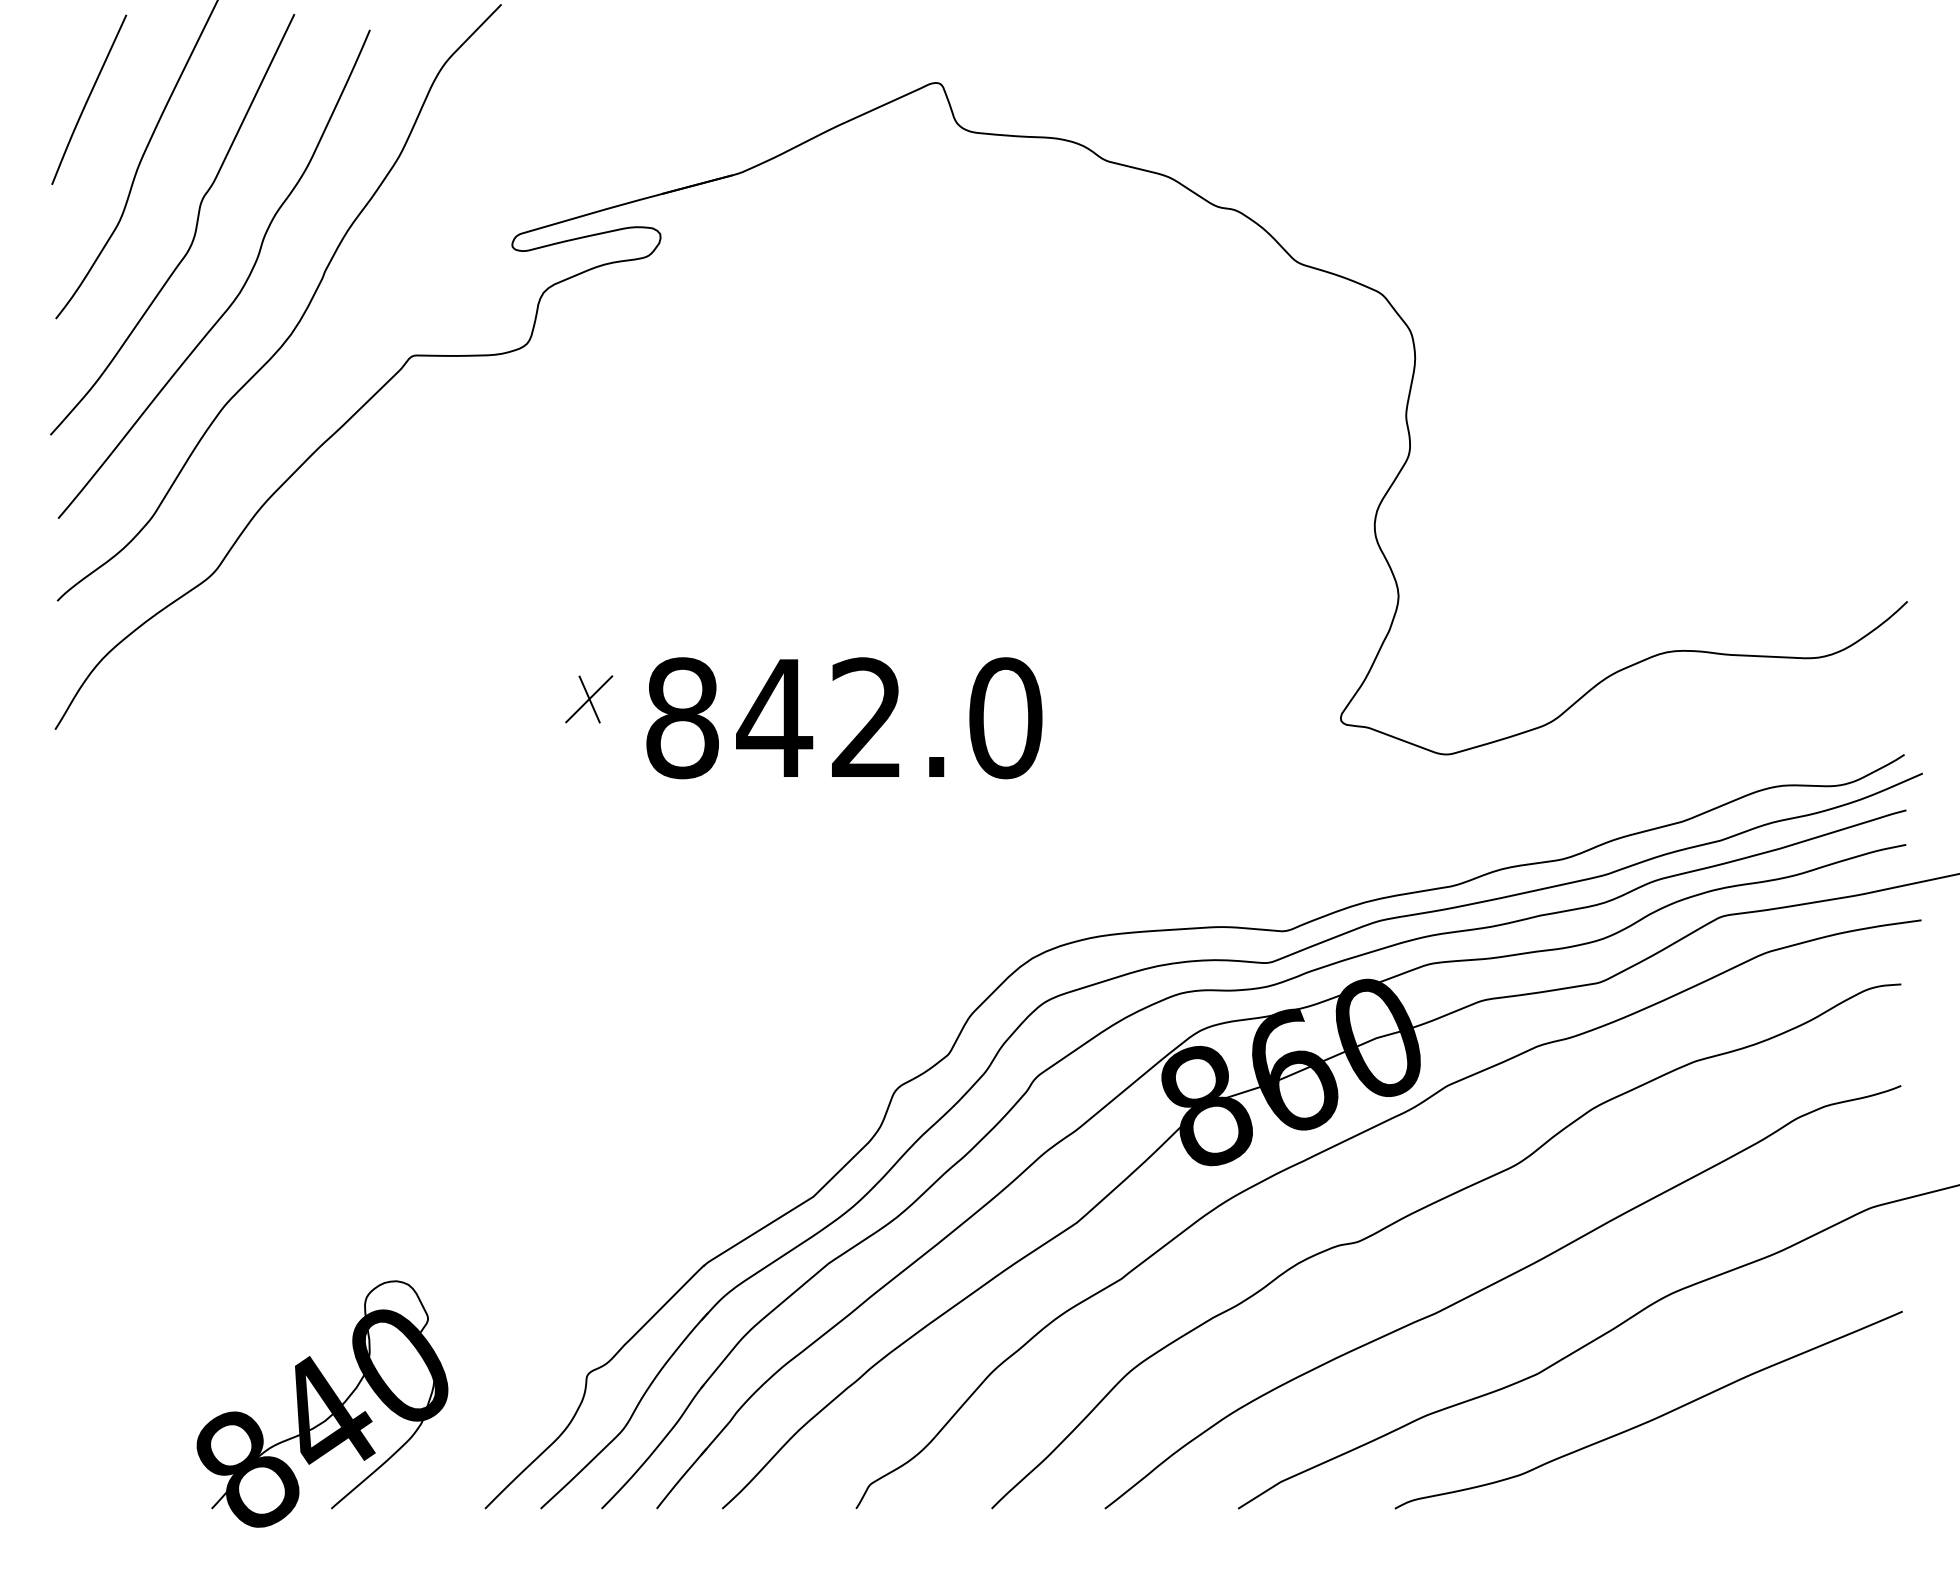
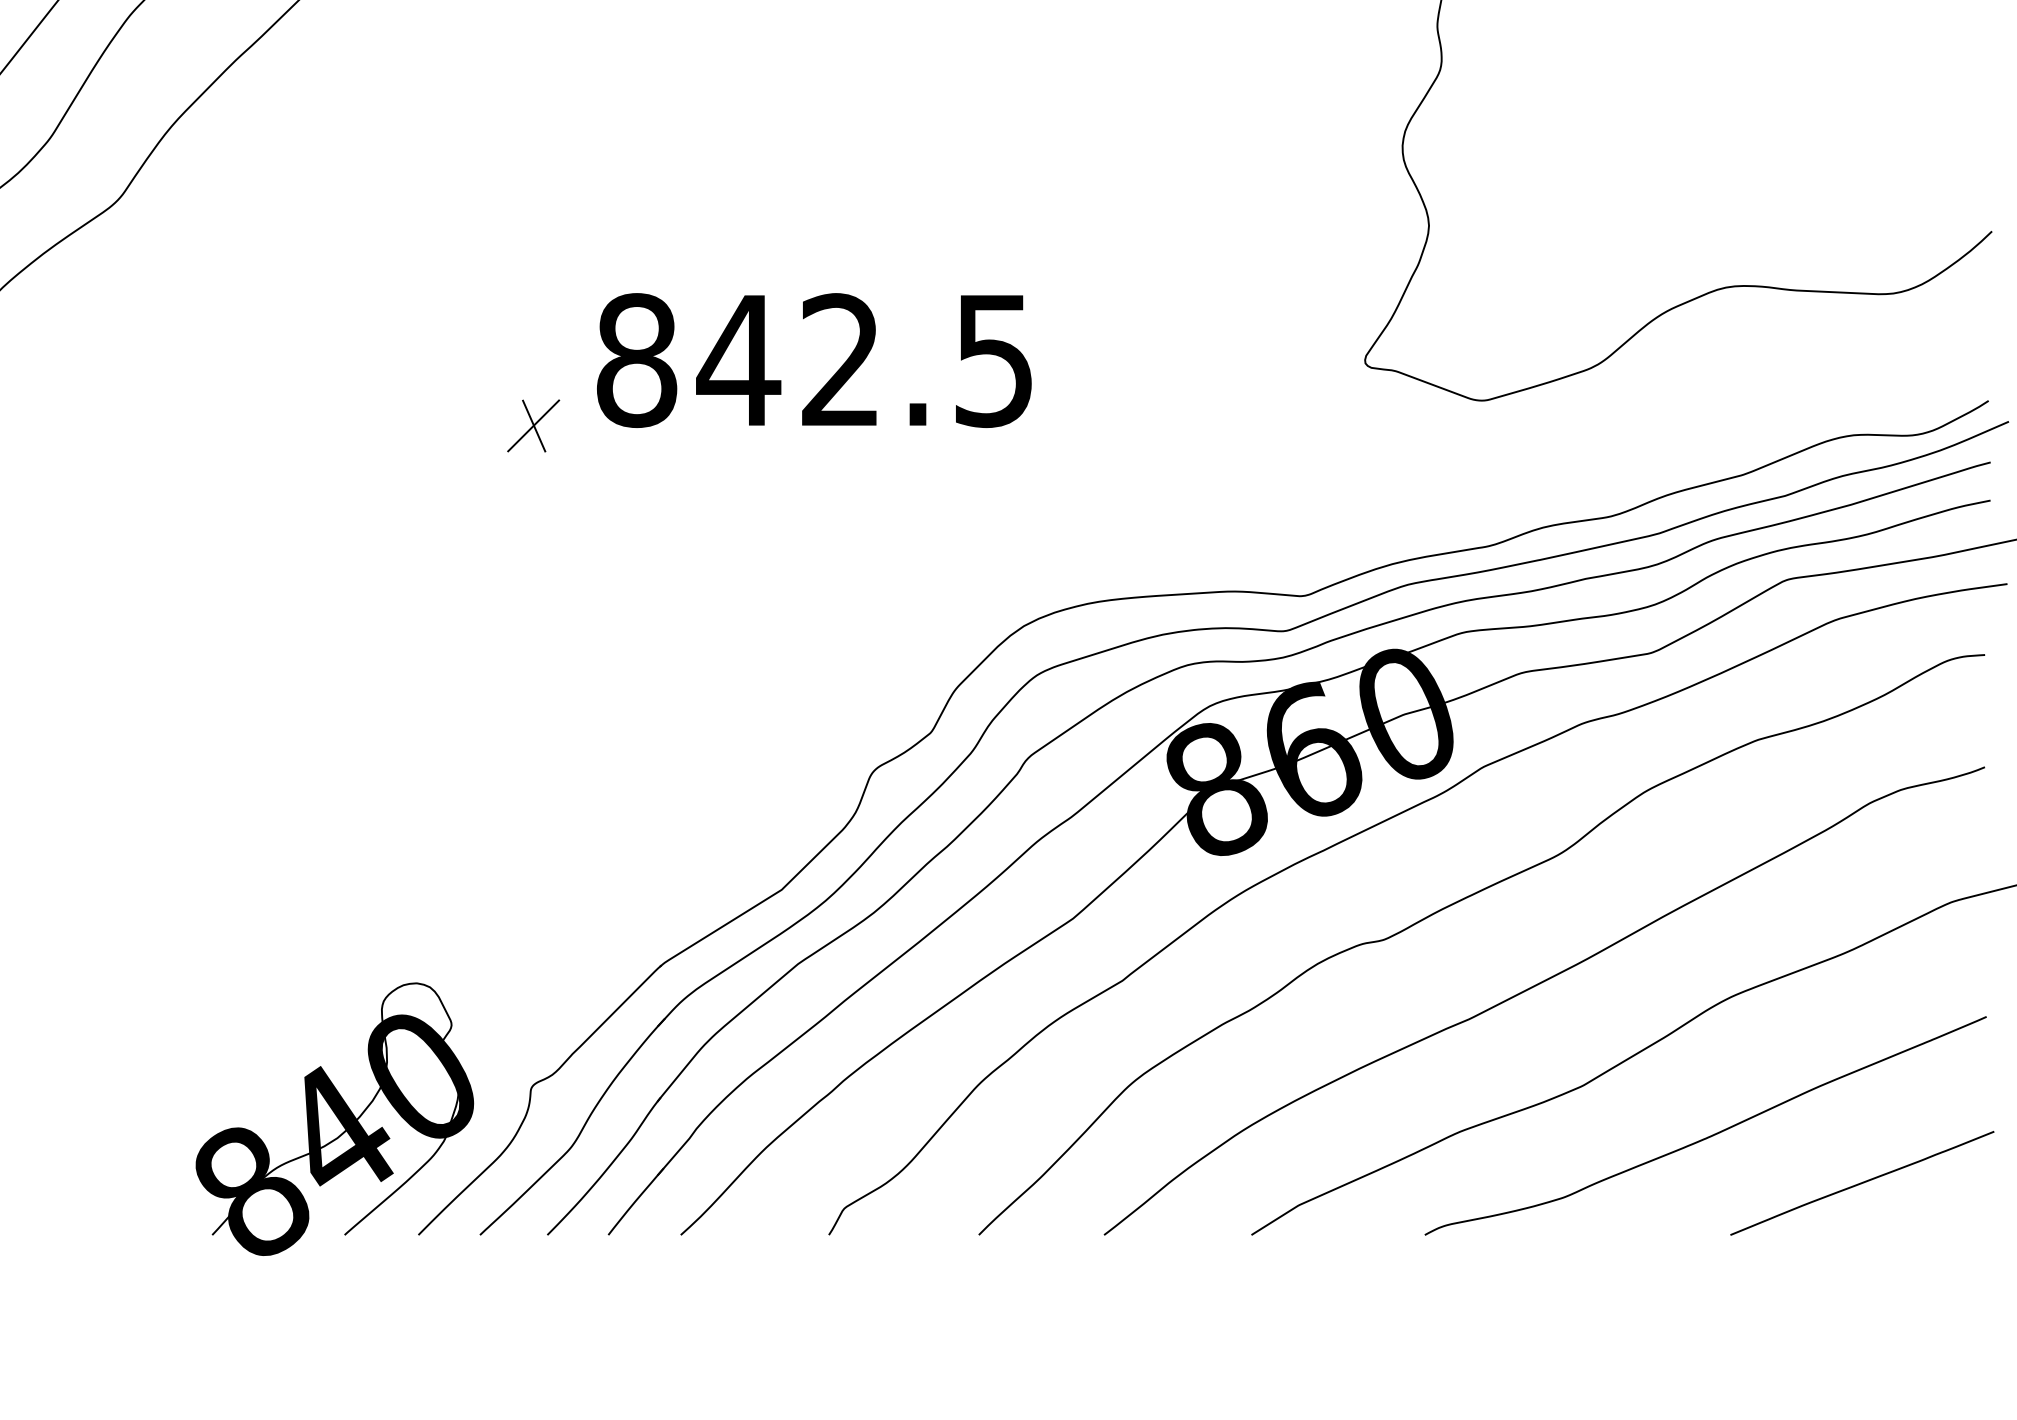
part: (589, 699) -> (533, 426), moved
text: (1005, 718) -> (994, 360), 842.0 -> 842.5
part: (322, 1403) -> (334, 1118), moved
curve: (1790, 1461) -> (1862, 1182), added

